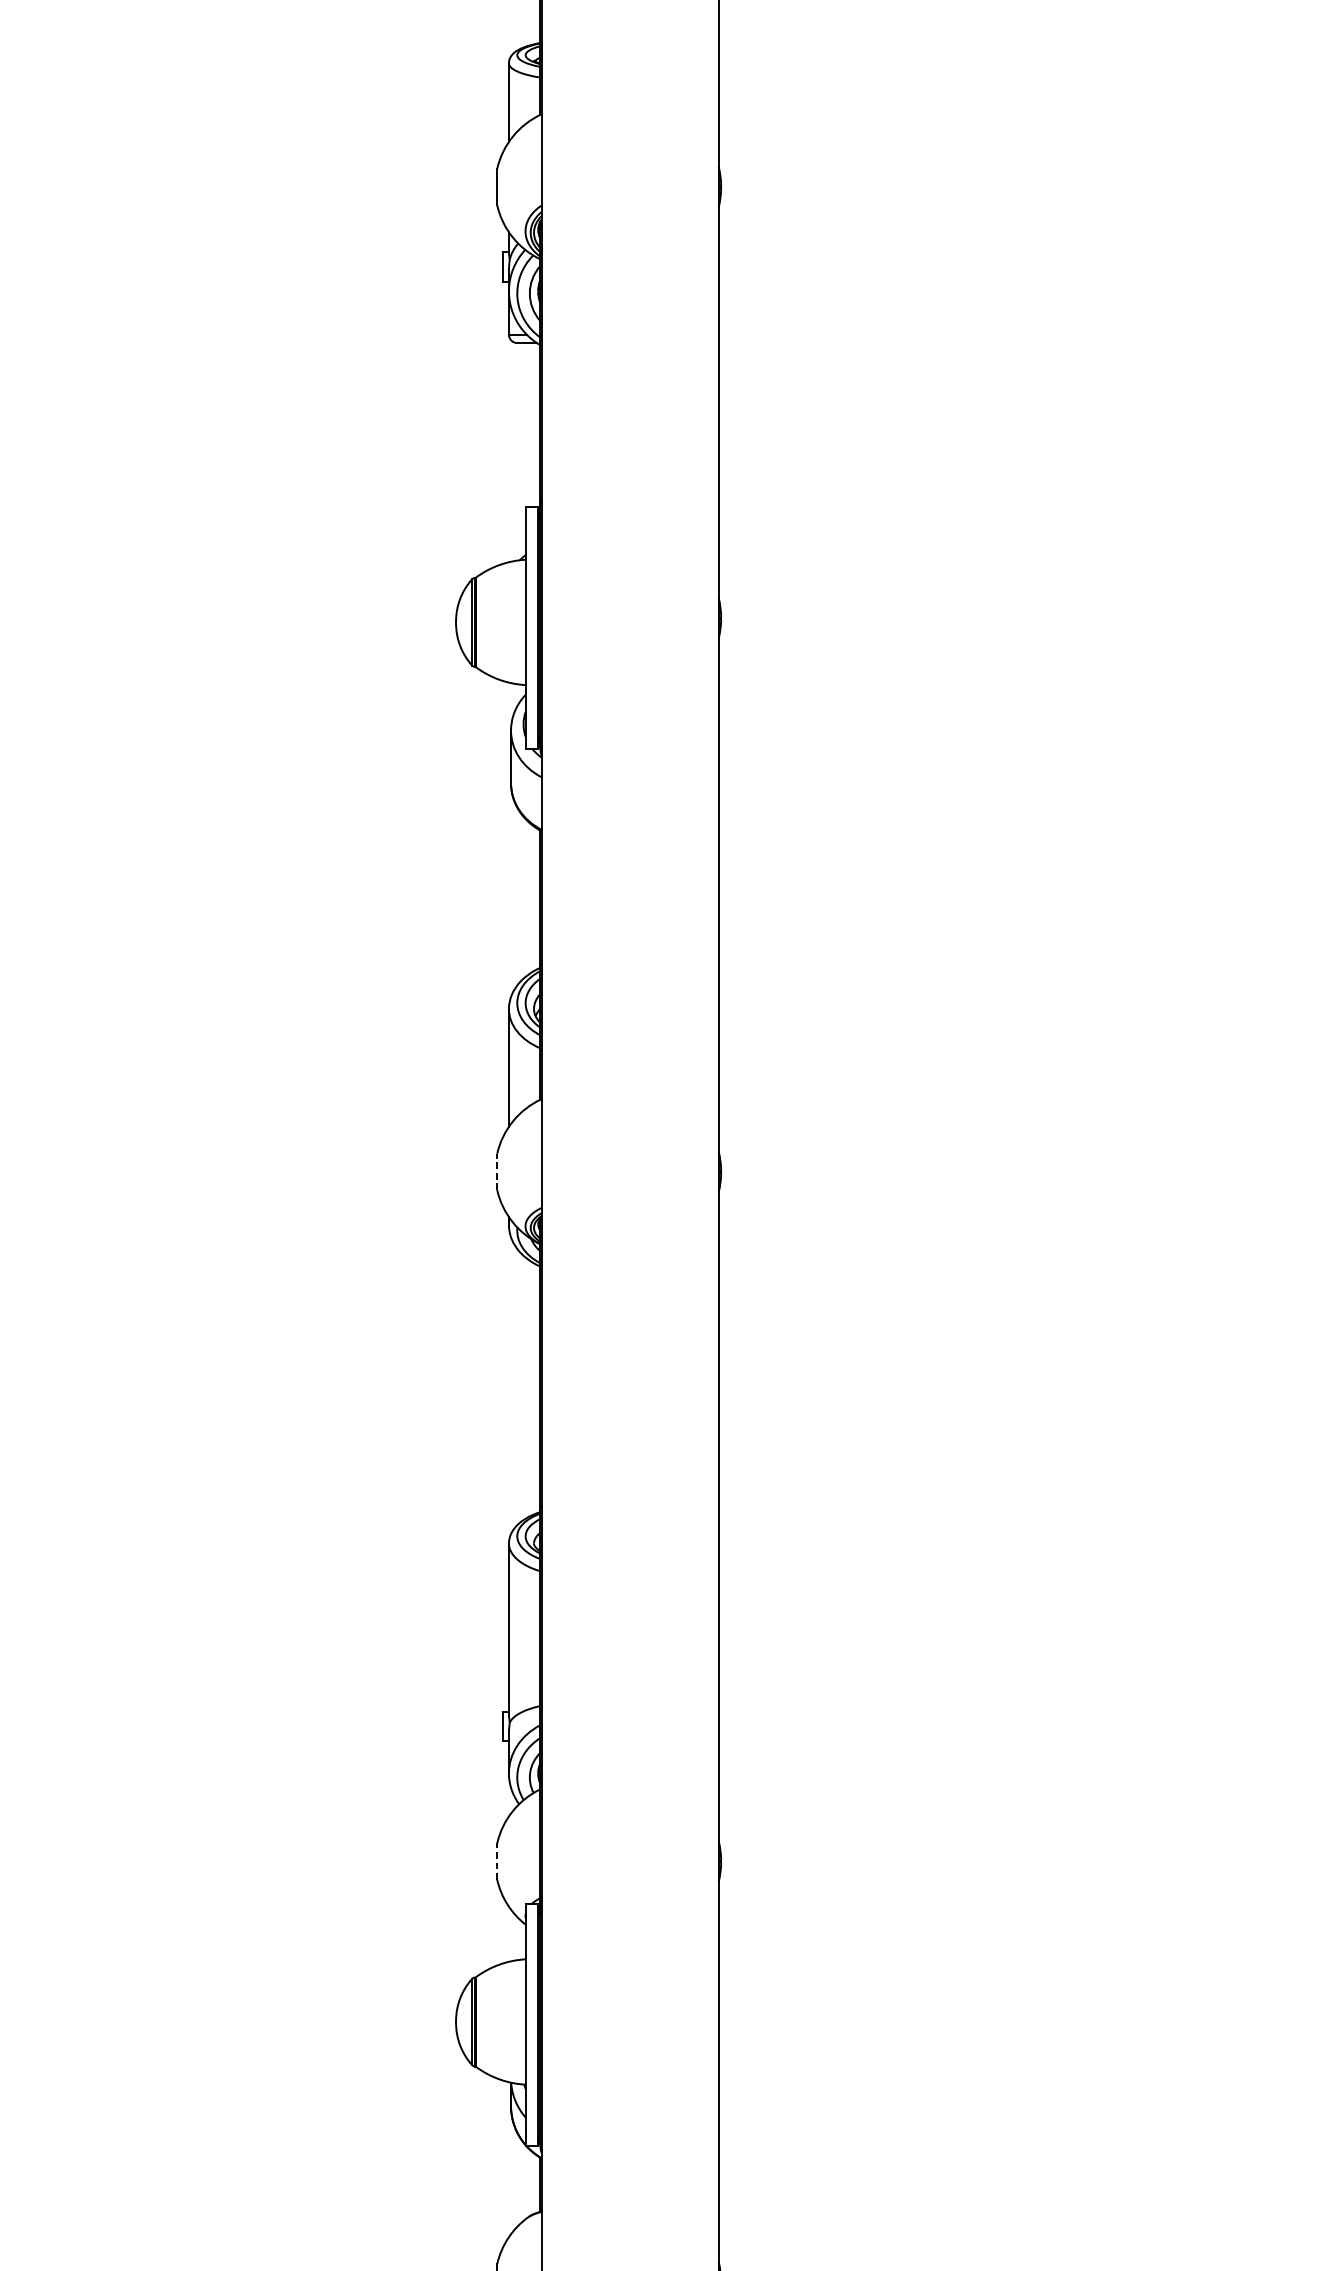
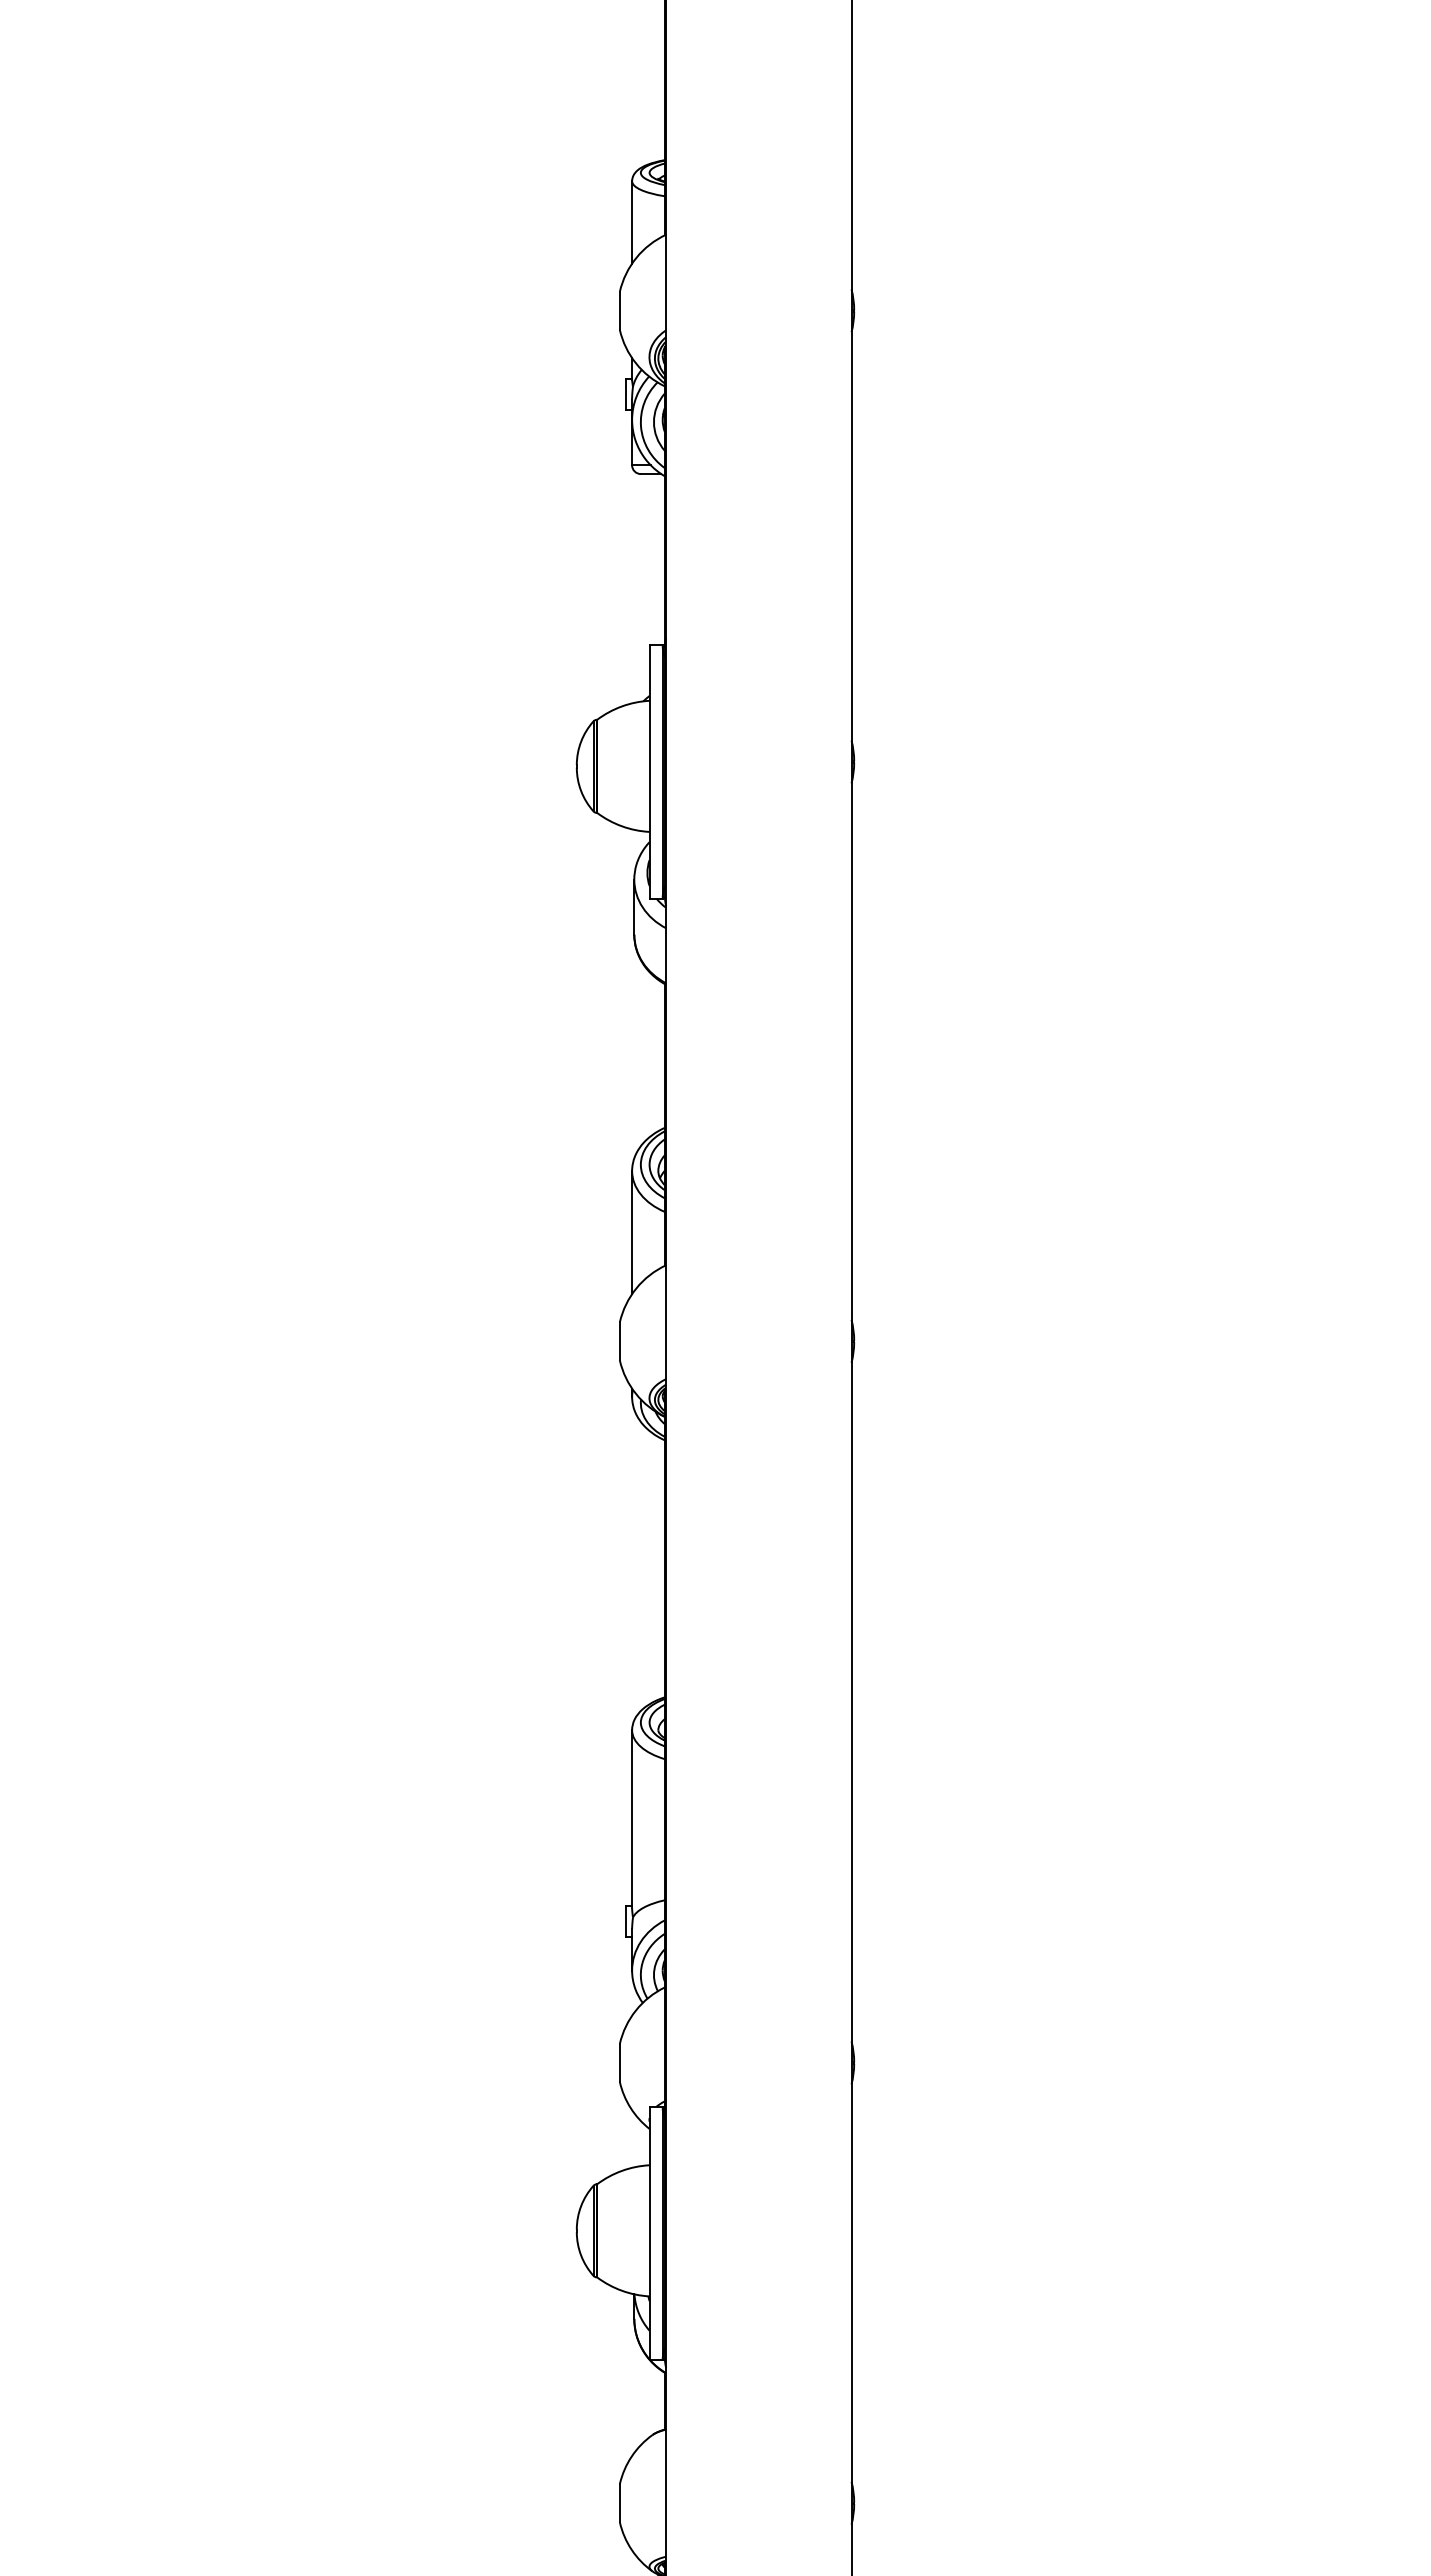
line: (496, 1171) -> (619, 1340), dashed -> solid
line: (496, 1861) -> (619, 2062), dashed -> solid

